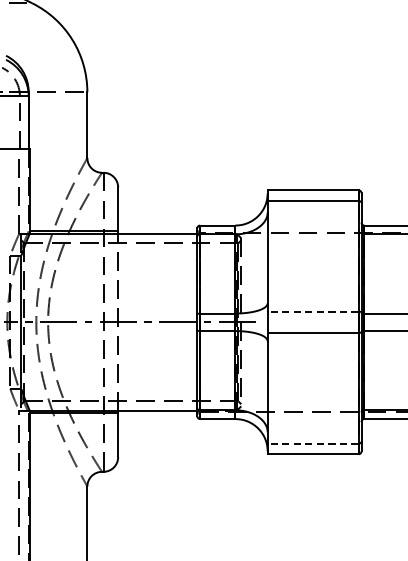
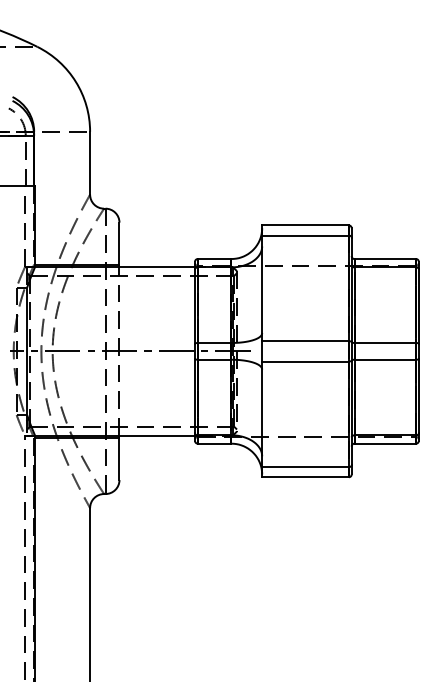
line: (313, 311) -> (305, 341), dashed -> solid
line: (313, 444) -> (305, 467), dashed -> solid

